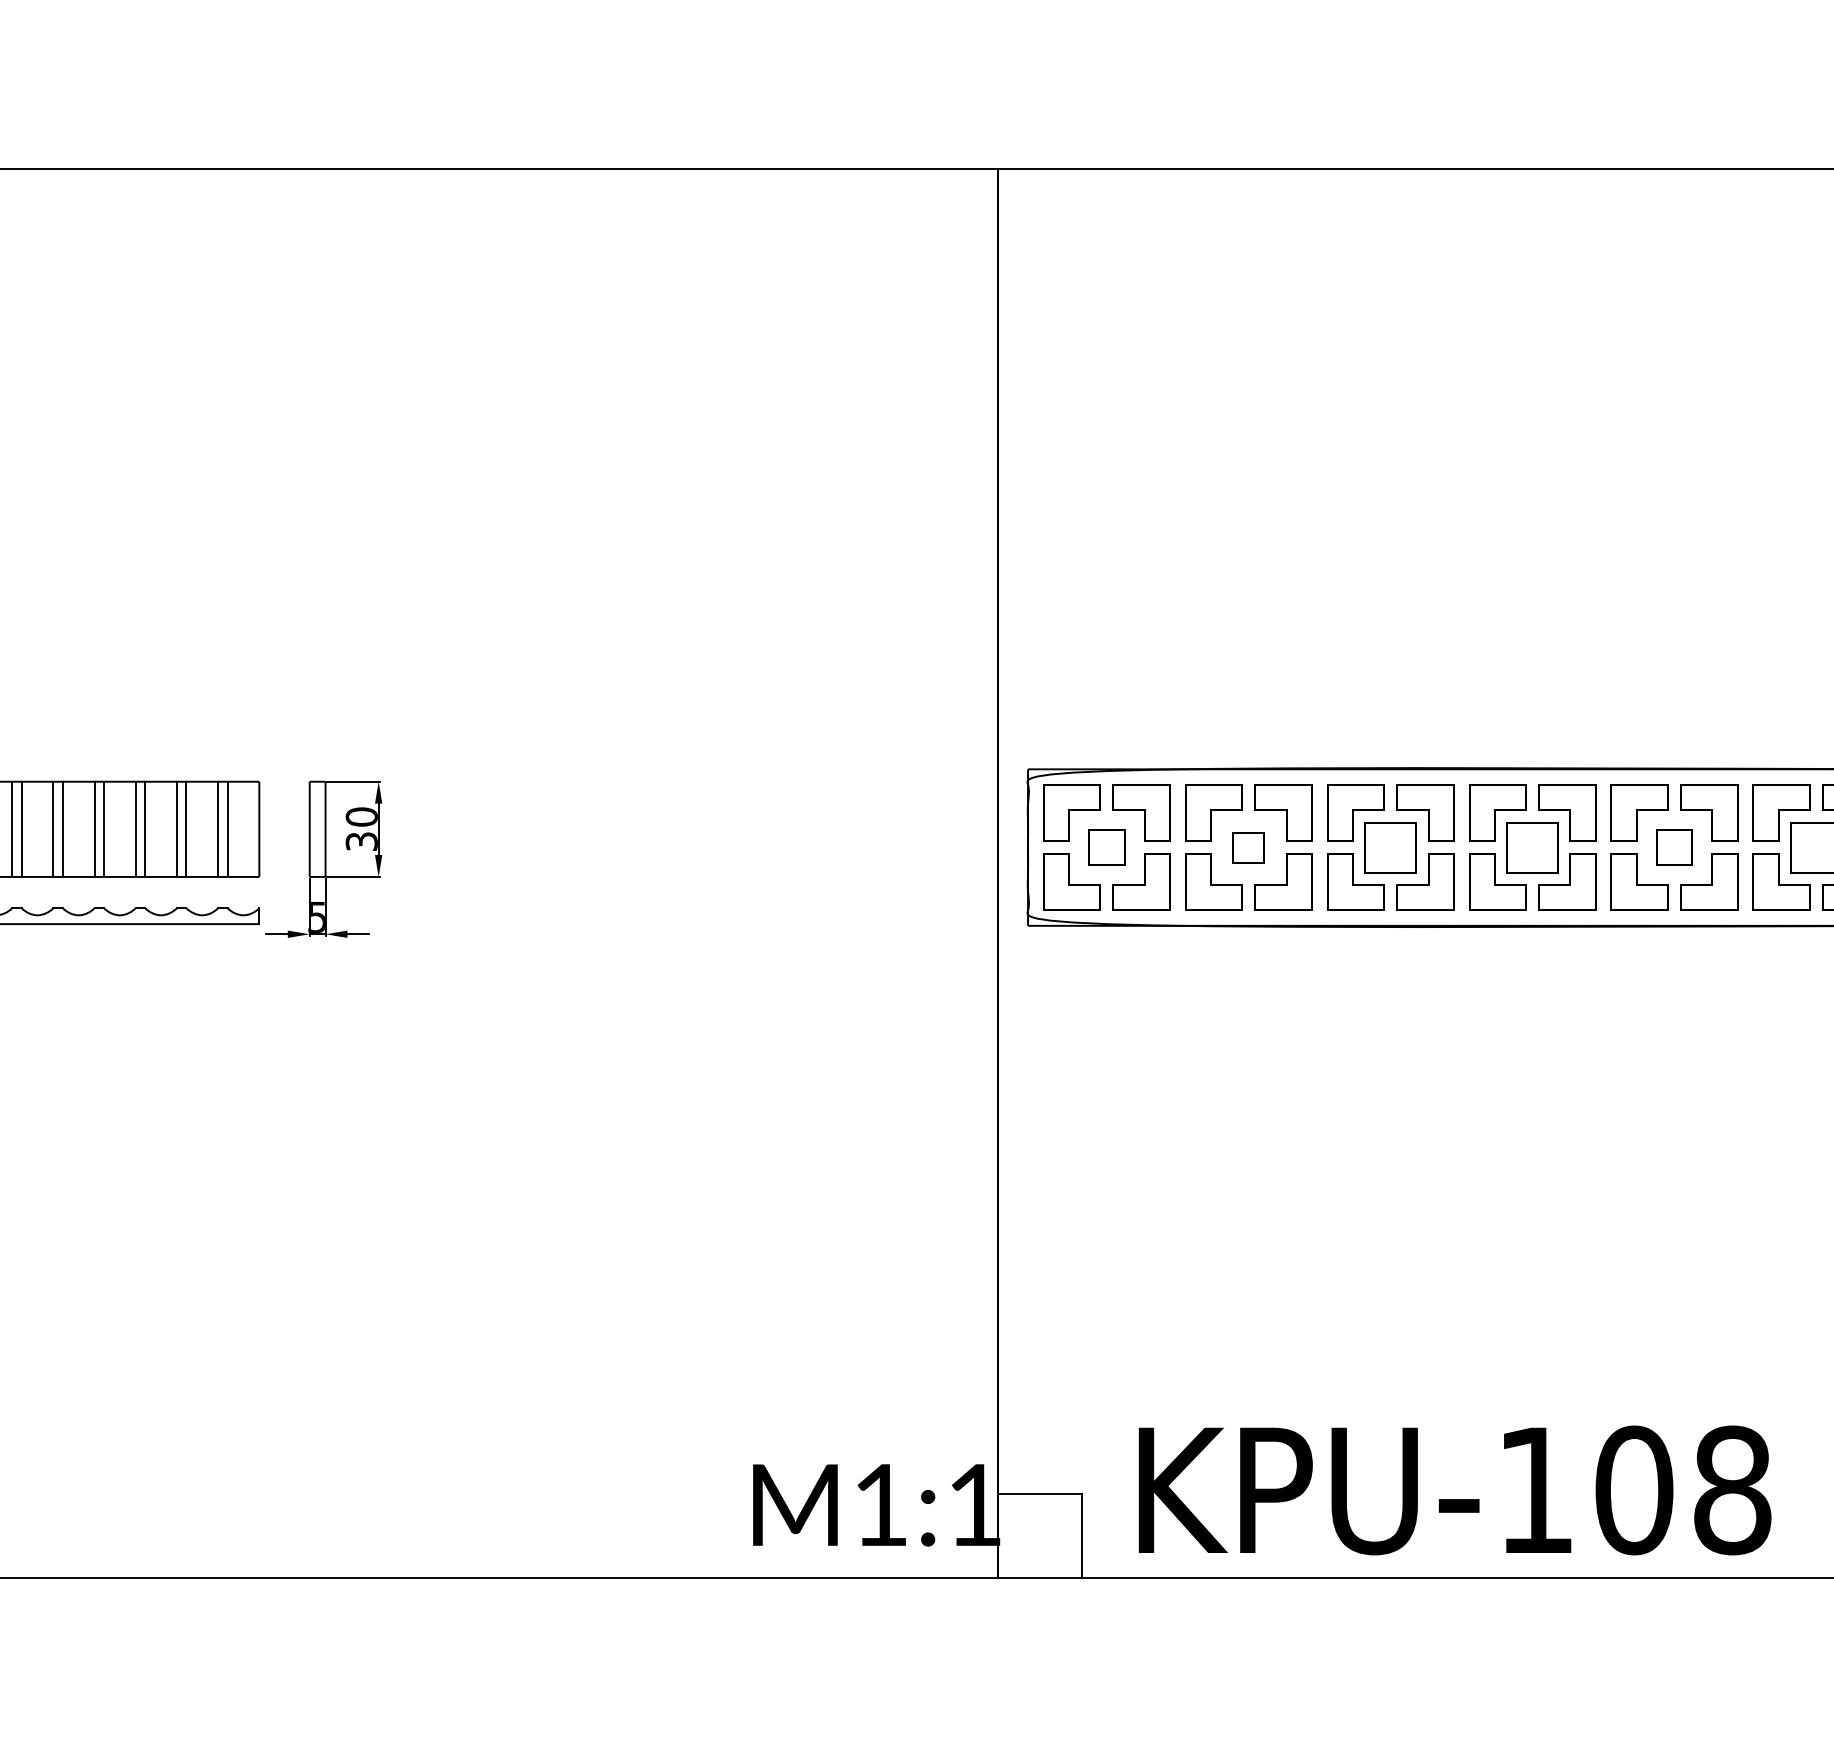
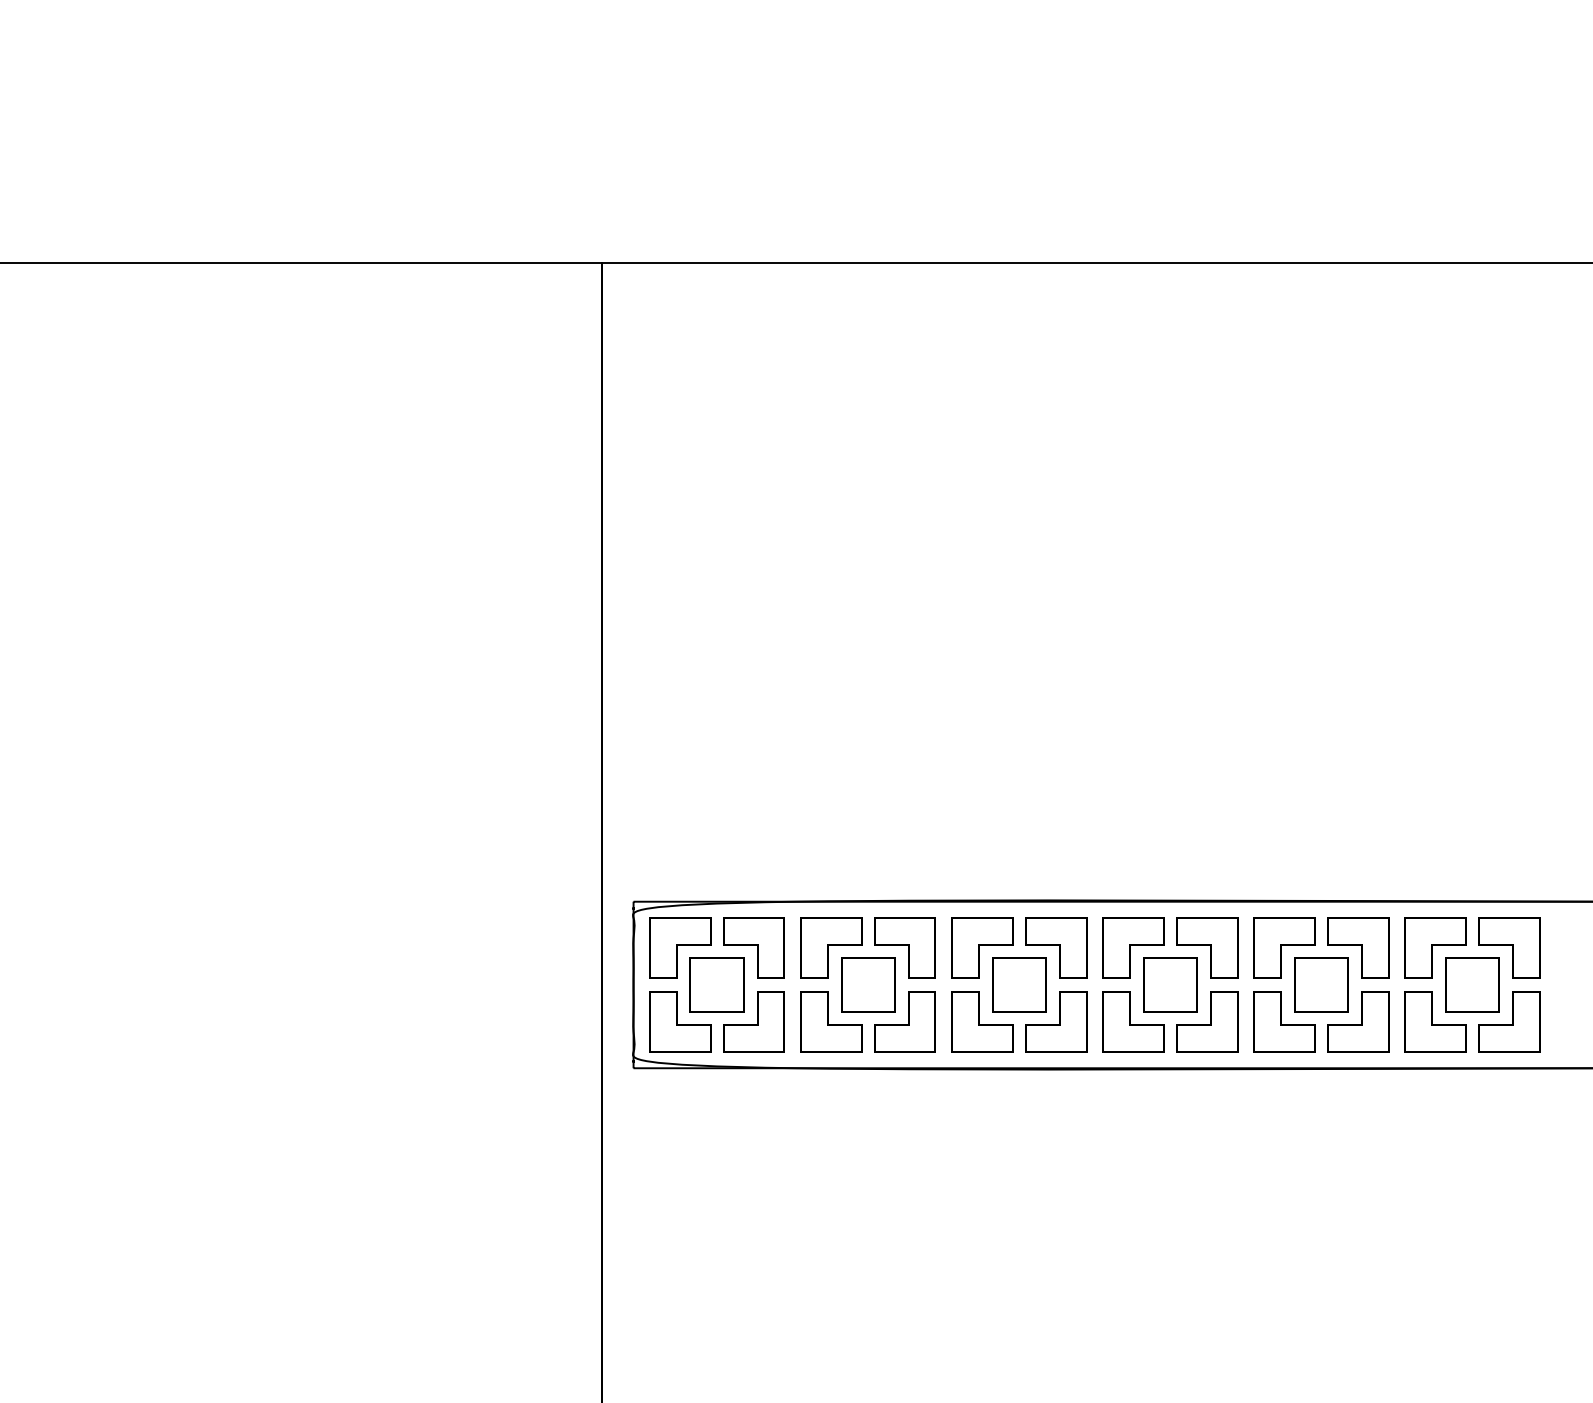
part: (1106, 847) -> (717, 984), size x1.43
part: (1248, 847) -> (868, 984), size x1.67
part: (1674, 847) -> (1321, 984), size x1.43

